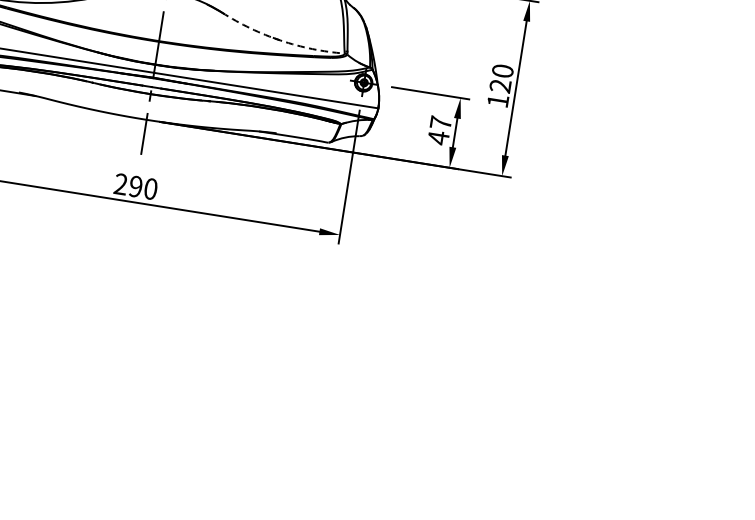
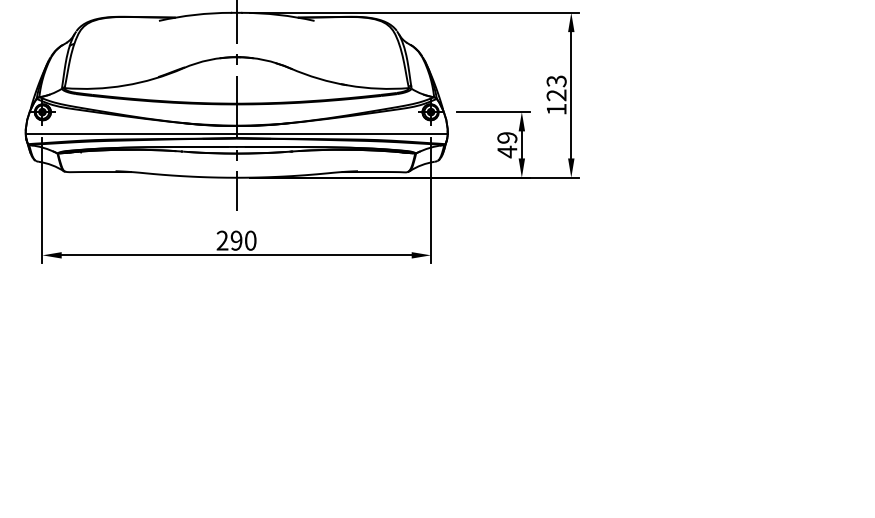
arc: (280, 40) -> (348, 85), dashed -> solid
text: (502, 71) -> (556, 81), 120 -> 123
text: (441, 122) -> (507, 137), 47 -> 49

